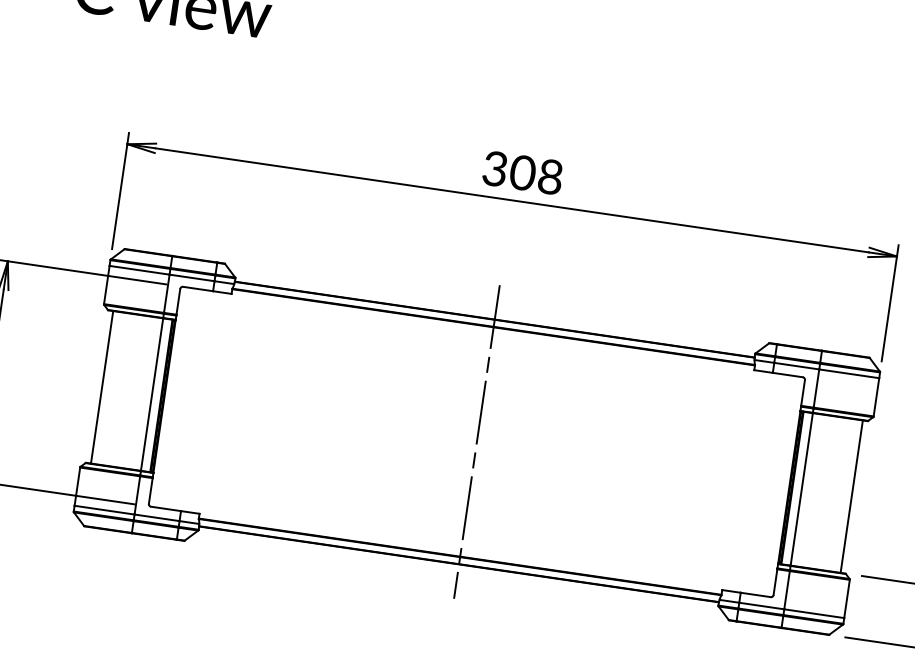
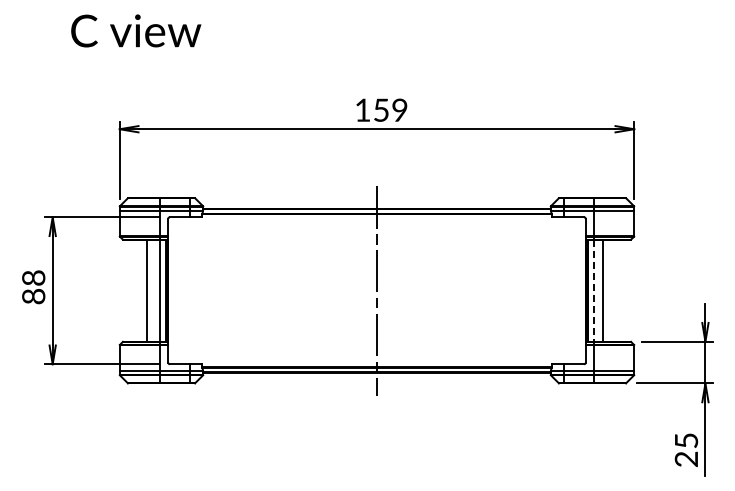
text: (523, 171) -> (381, 109), 308 -> 159
line: (102, 386) -> (147, 290), moved
line: (802, 489) -> (594, 290), solid -> dashed
line: (851, 496) -> (602, 290), moved

